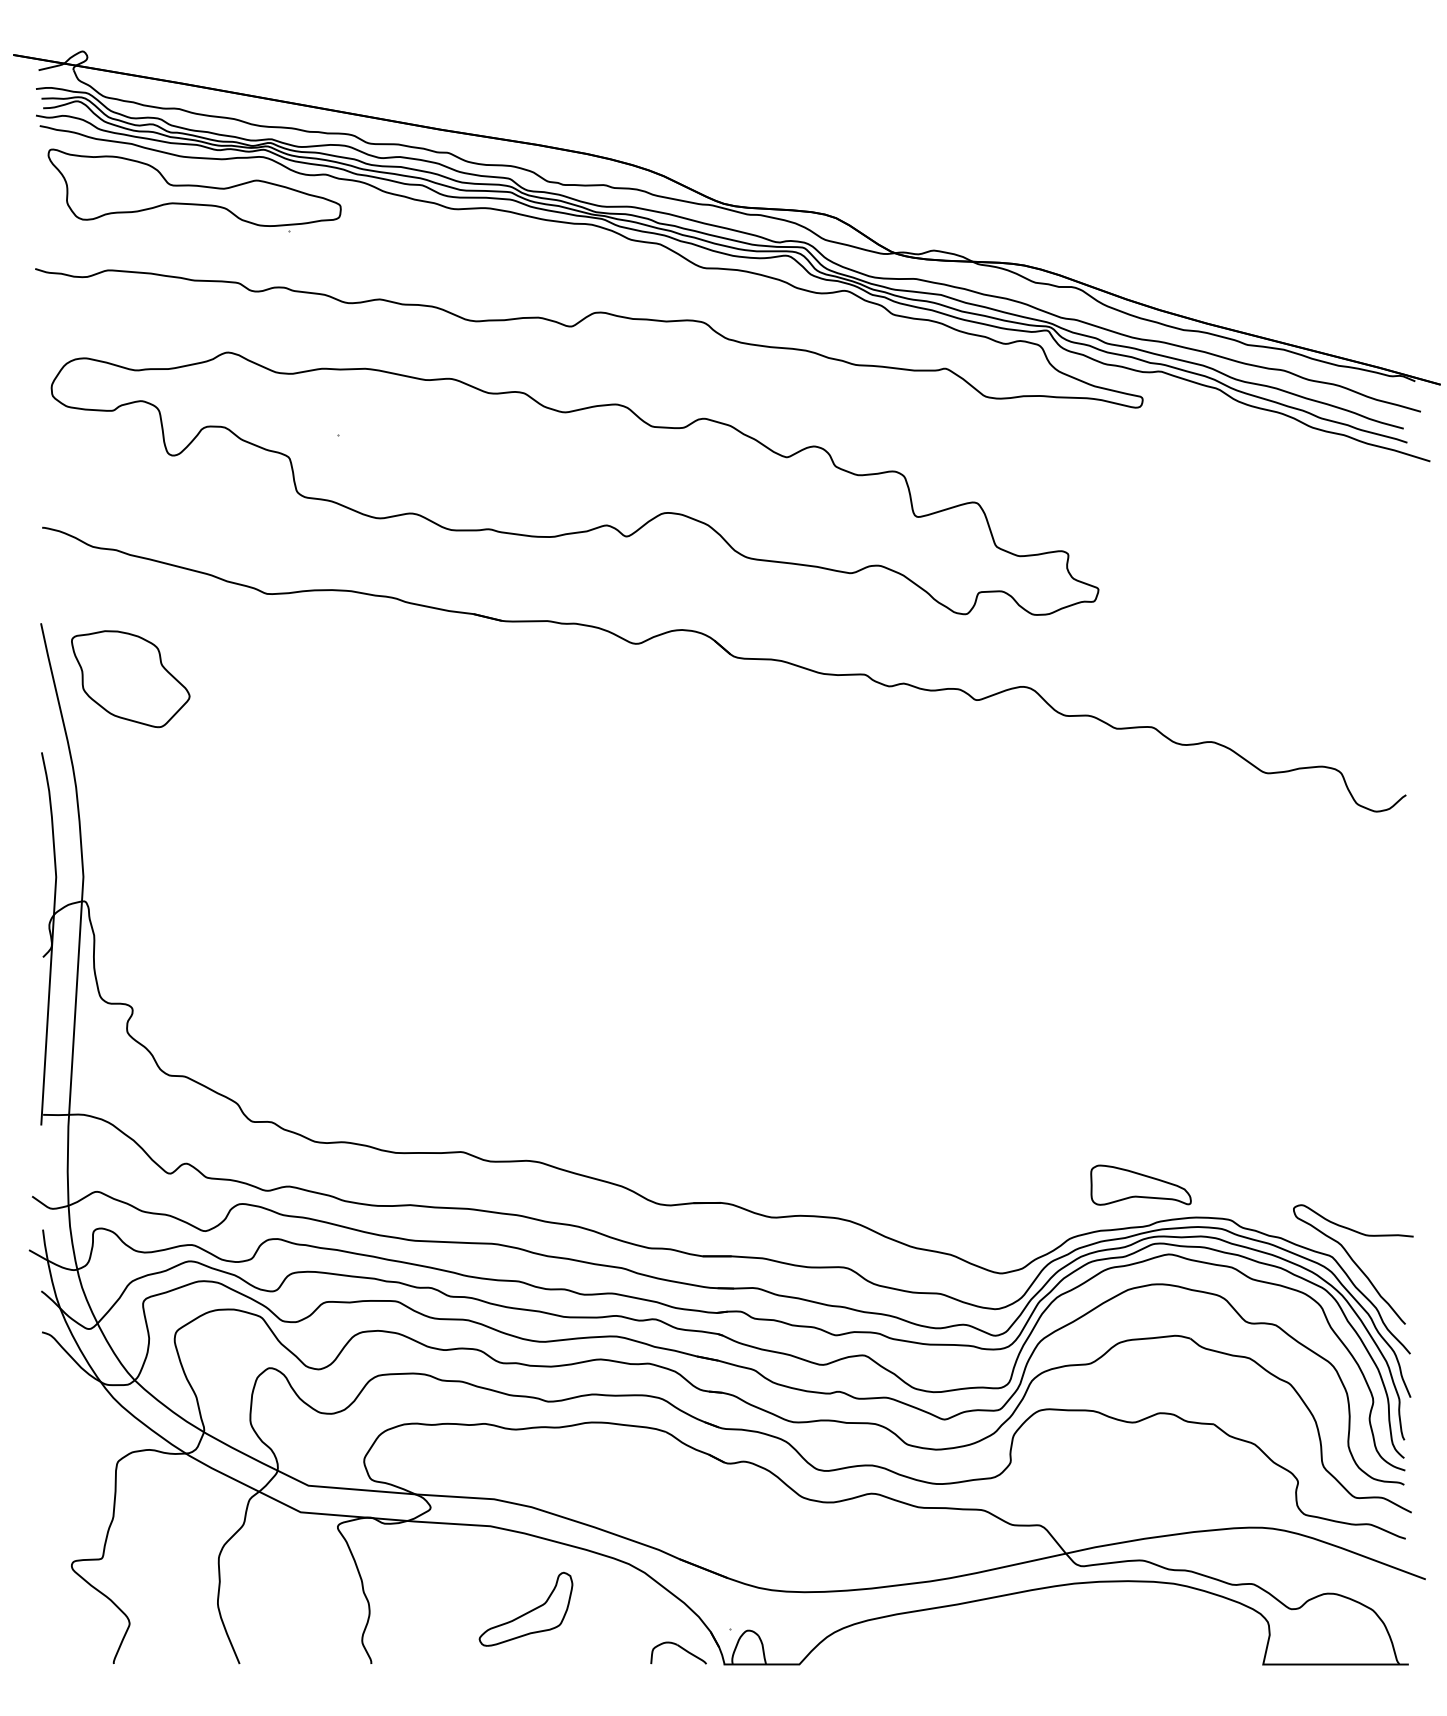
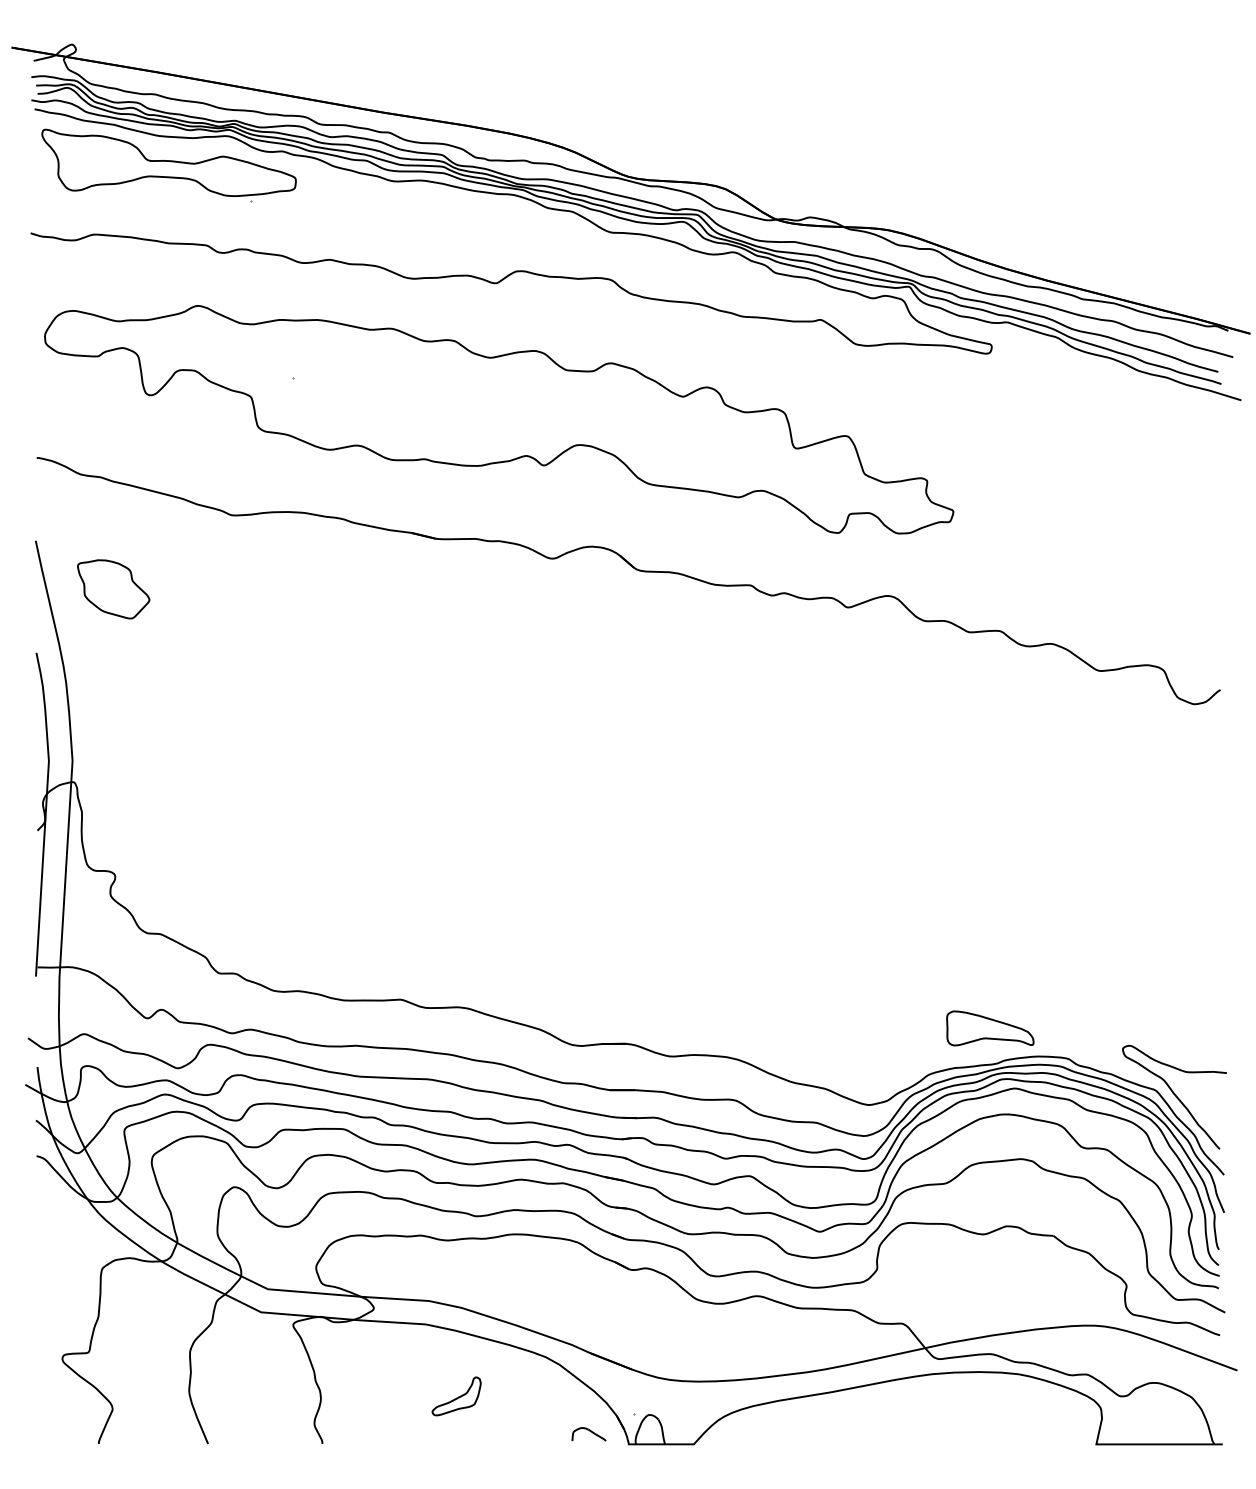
part: (130, 679) -> (113, 589), size x0.7
part: (525, 1608) -> (456, 1395), size x0.6
part: (678, 1652) -> (588, 1433), size x0.7

